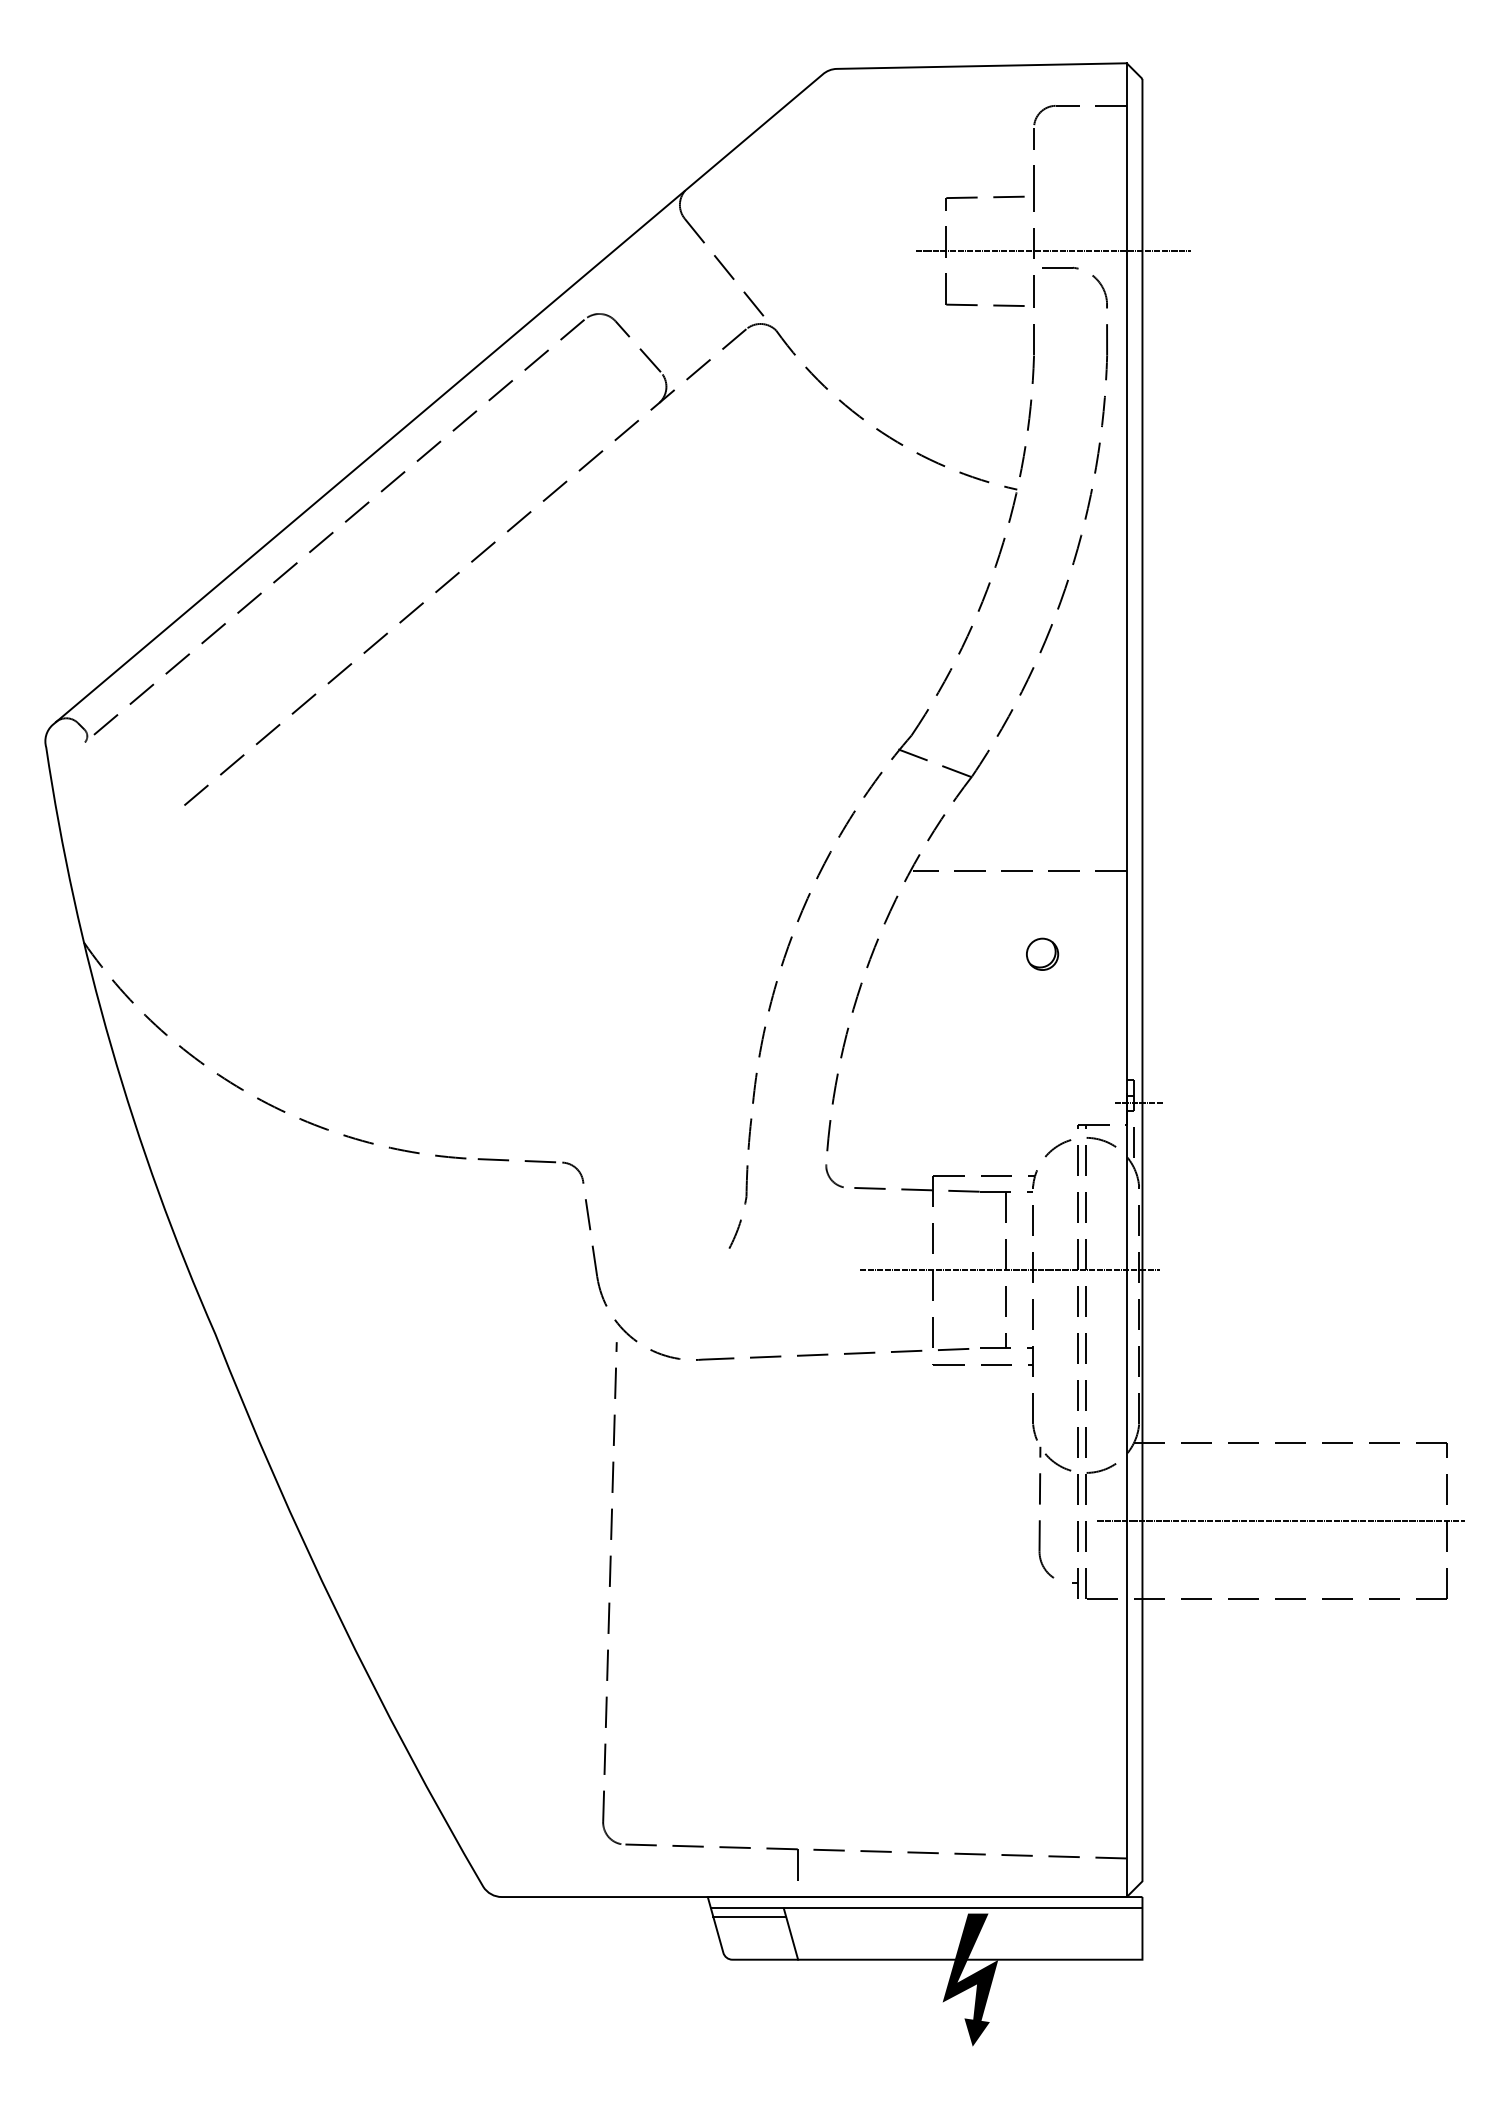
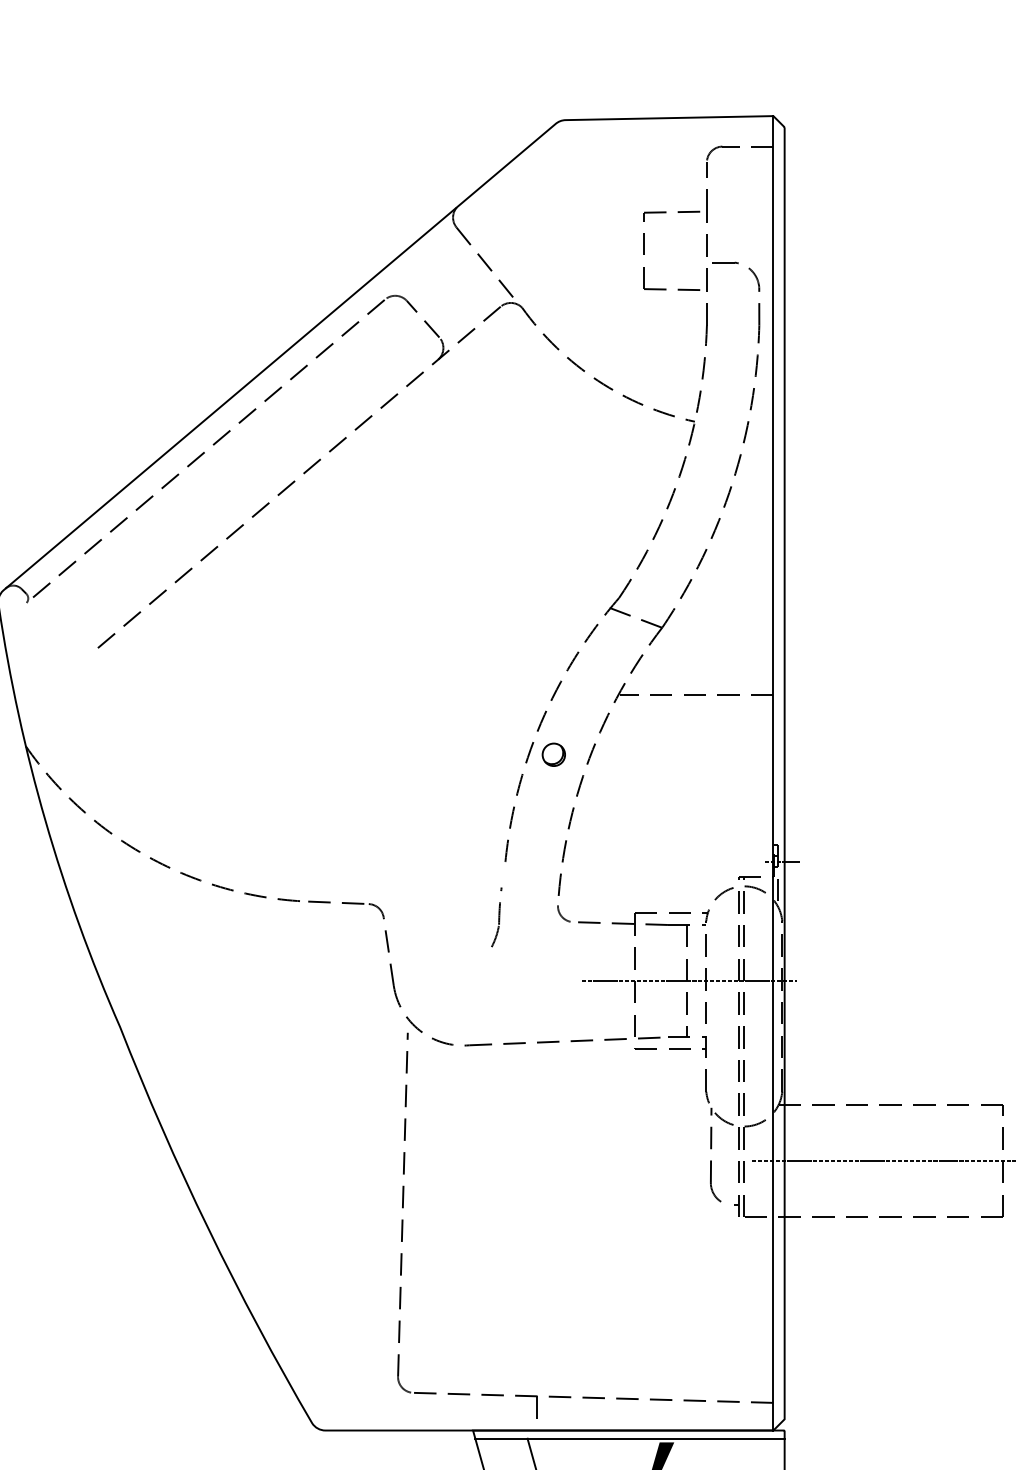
line: (1053, 251) -> (720, 251), removed
part: (1042, 953) -> (553, 754), moved
part: (740, 1183) -> (496, 919), size x0.6
line: (749, 1916) -> (502, 1444), removed

